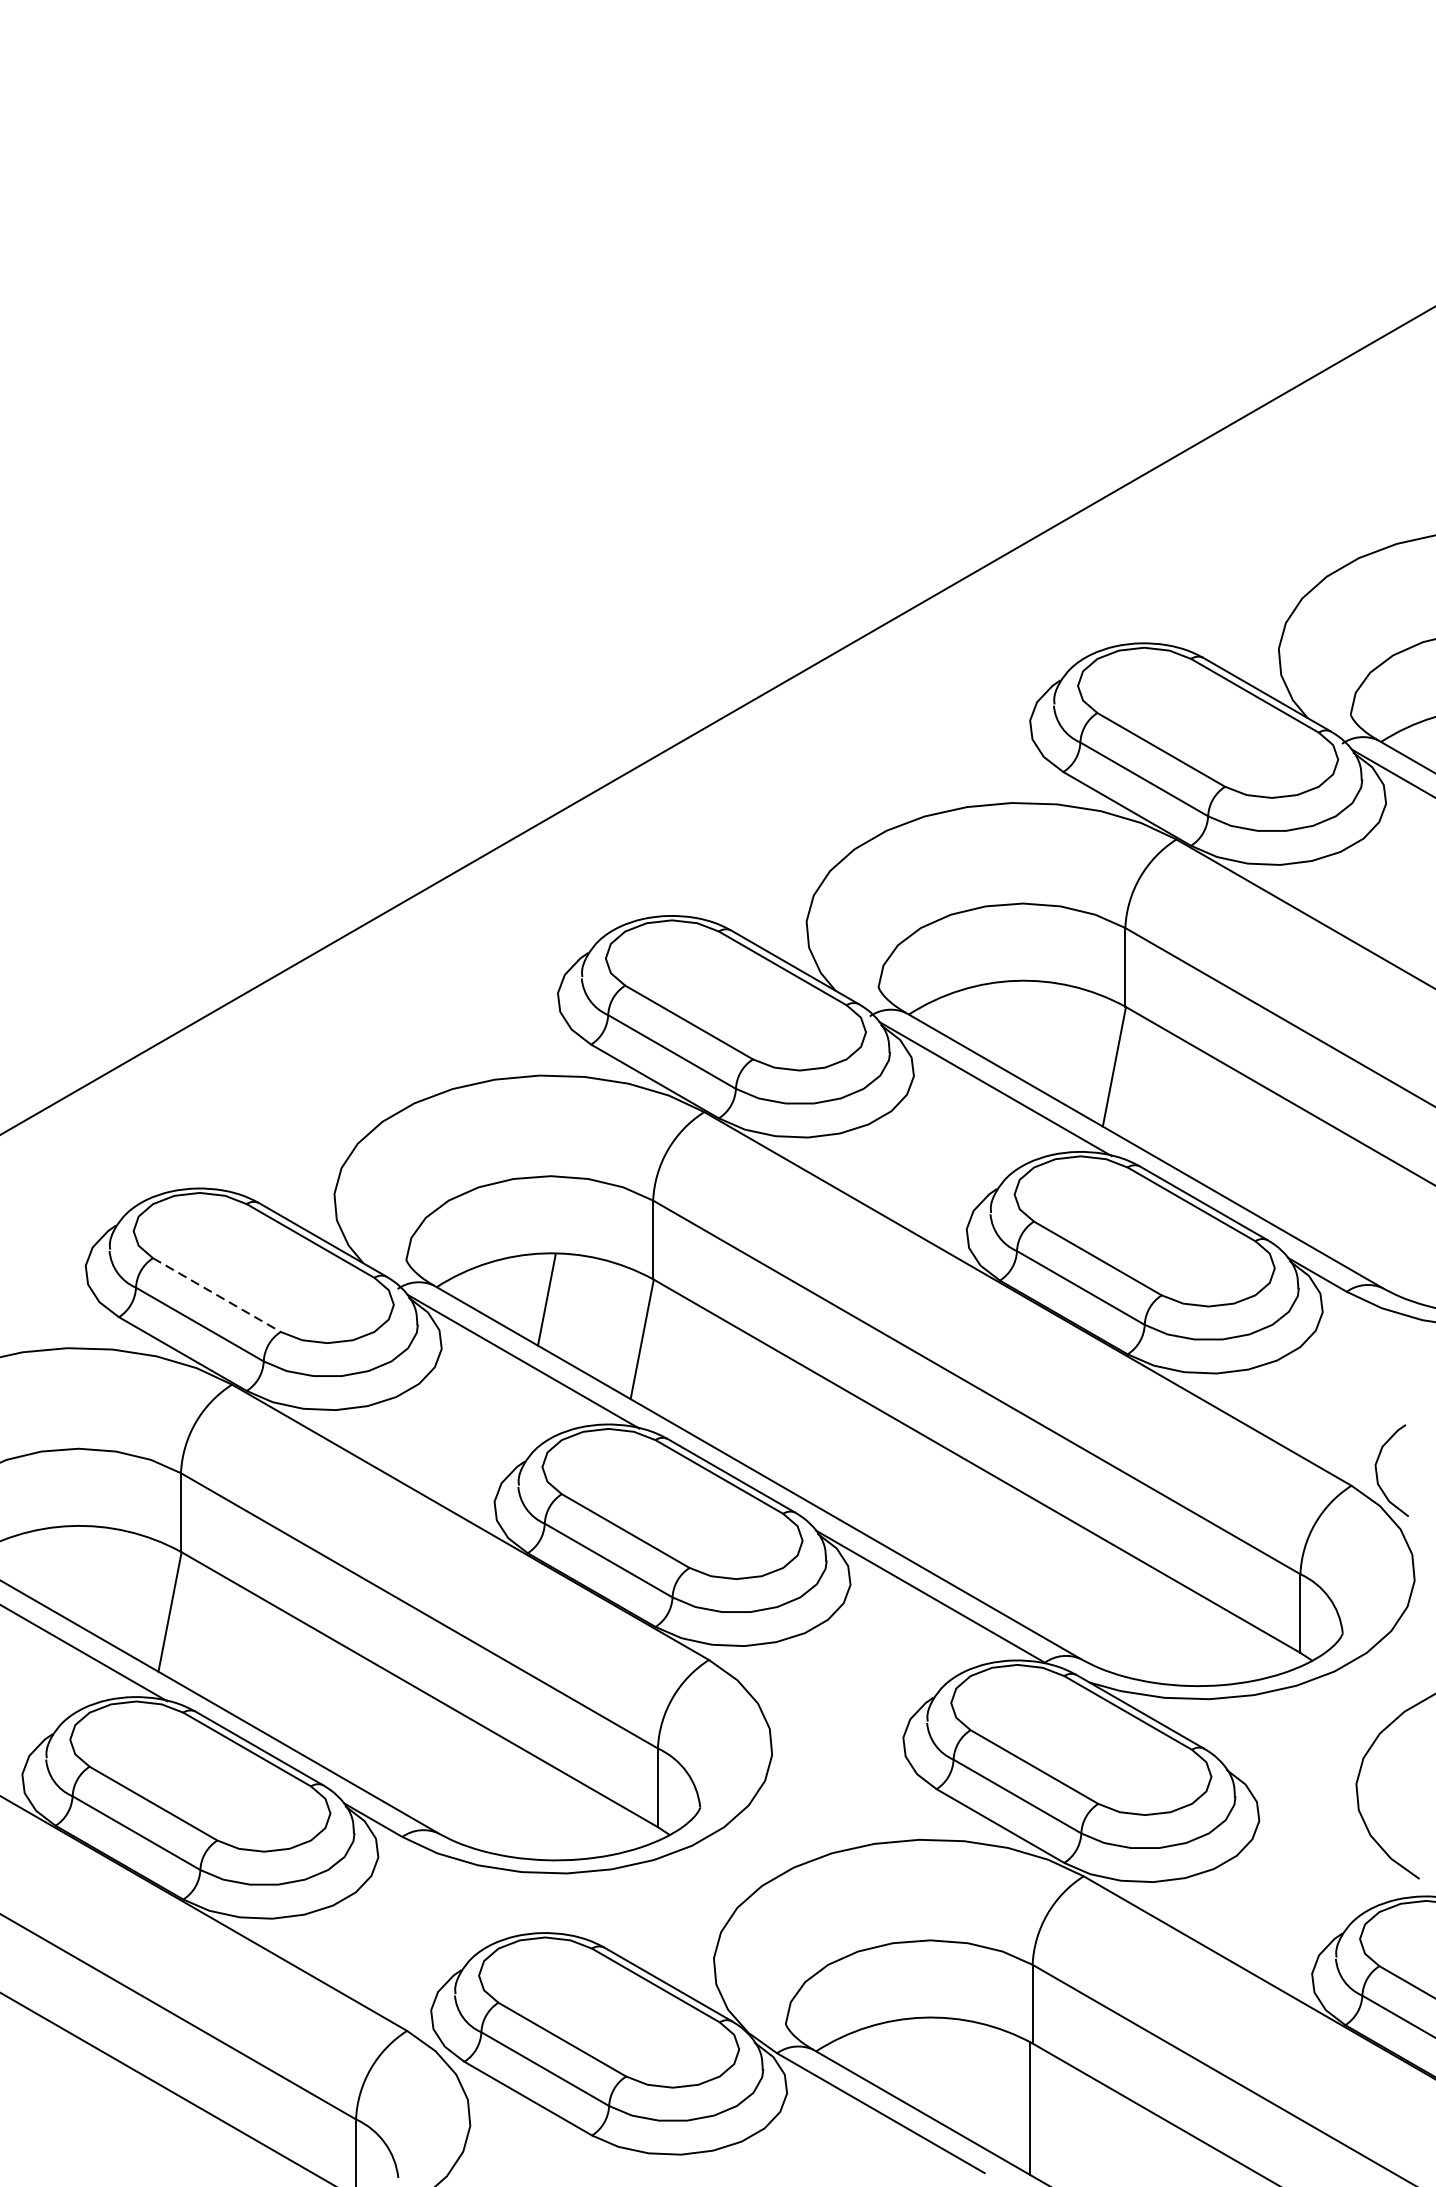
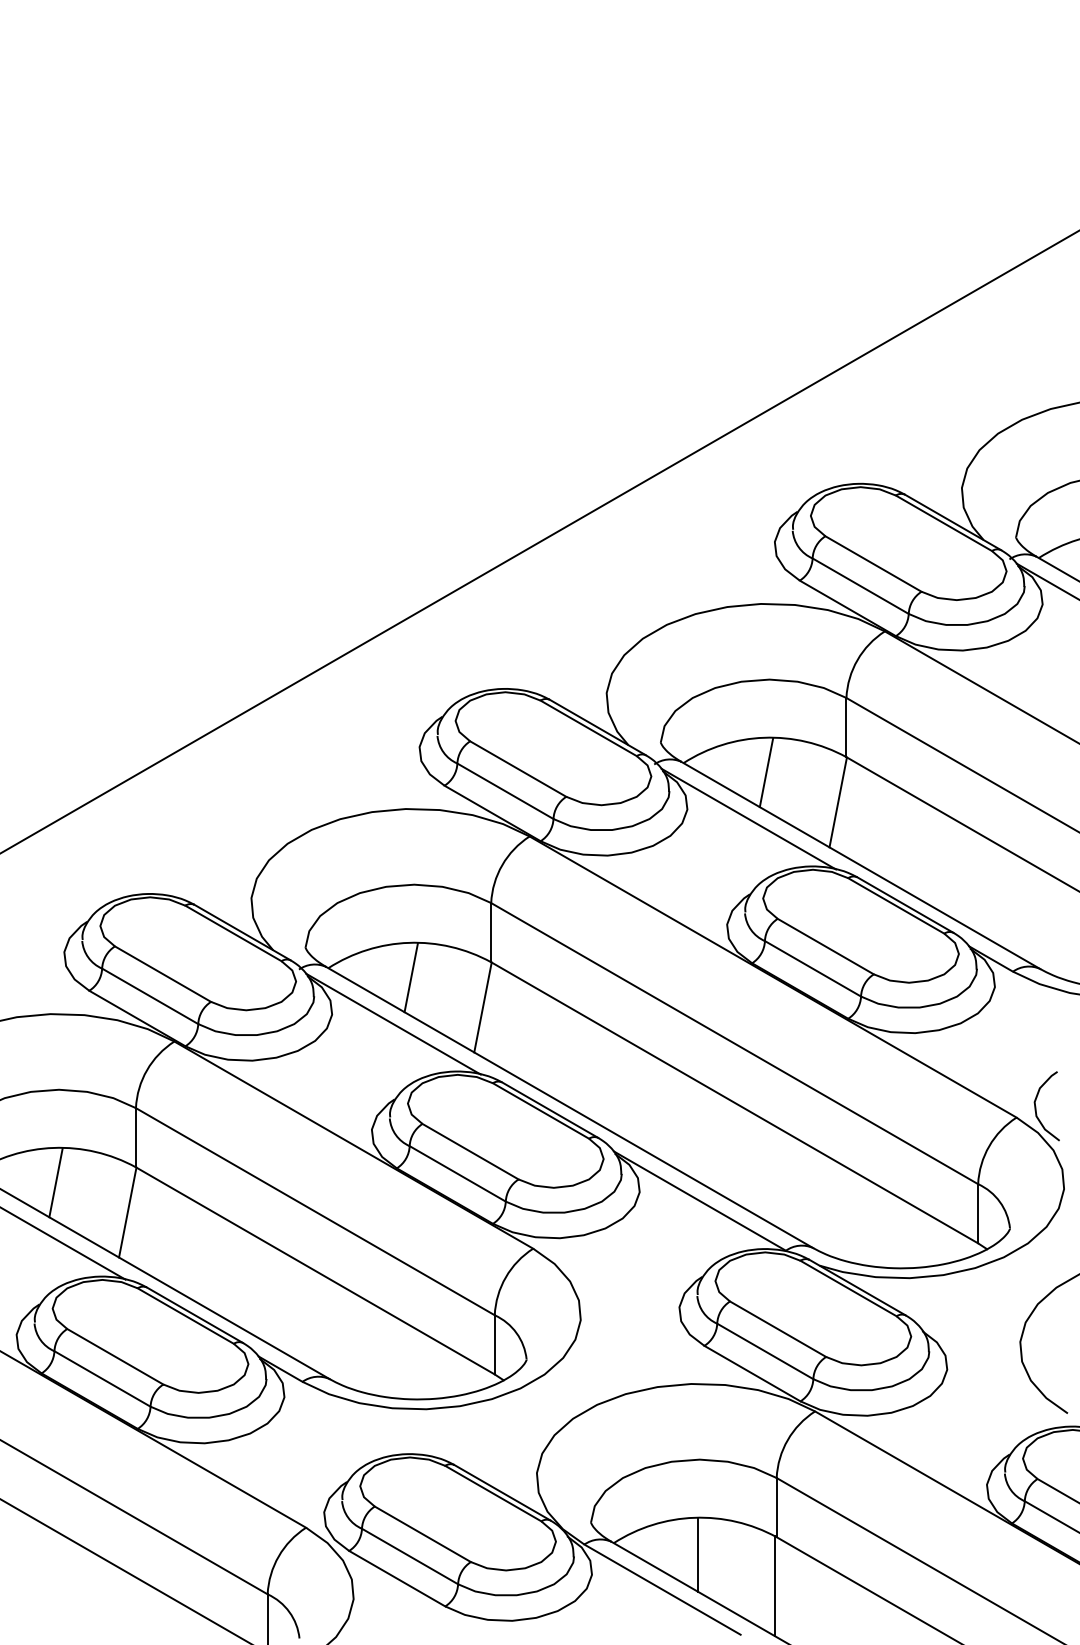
line: (1019, 1027) -> (766, 772), added
line: (217, 1295) -> (163, 974), dashed -> solid
line: (74, 1572) -> (55, 1182), added
line: (927, 2066) -> (697, 1554), added

